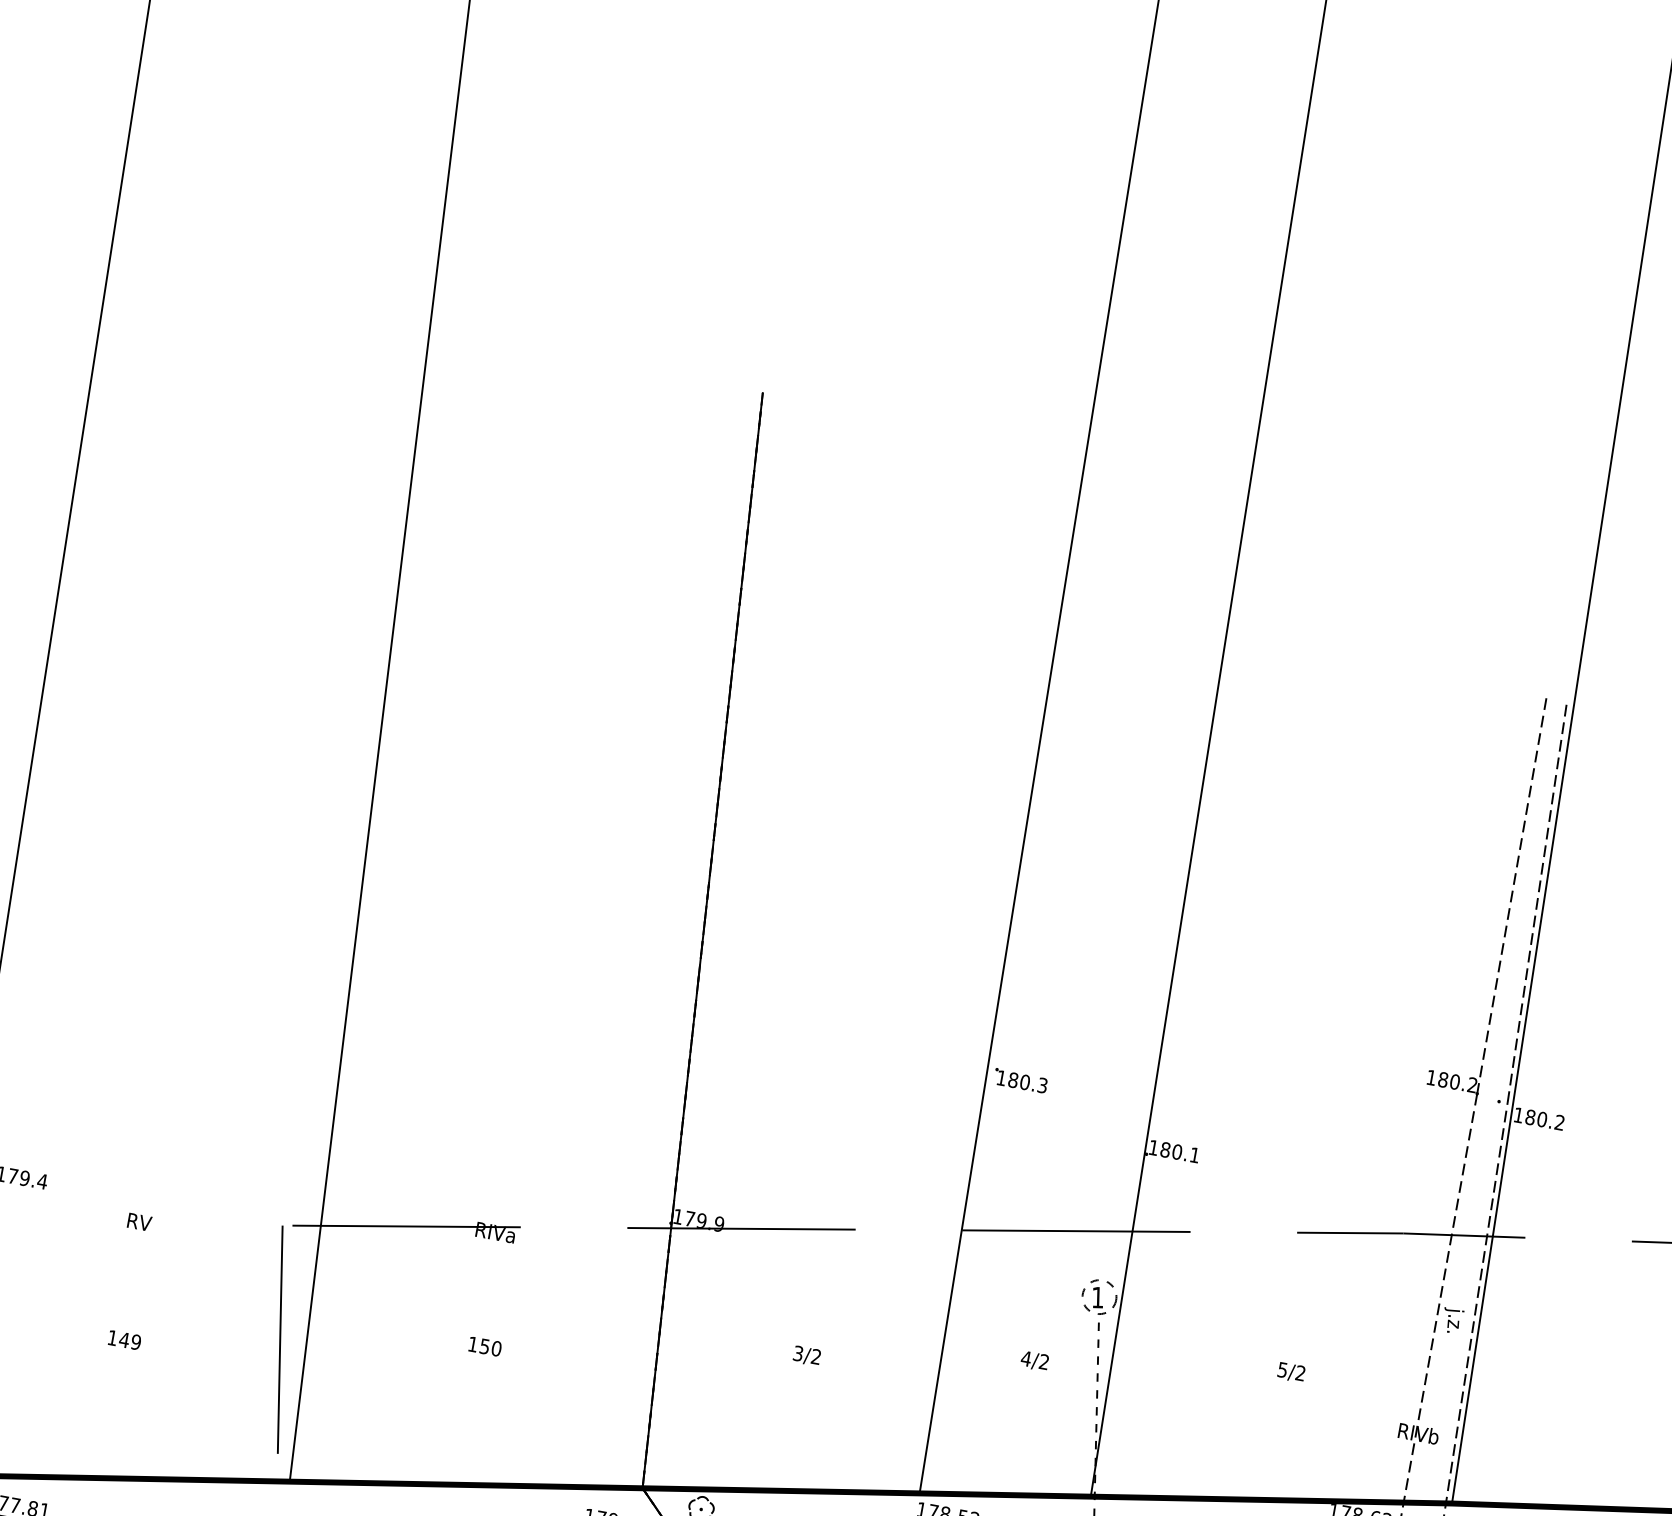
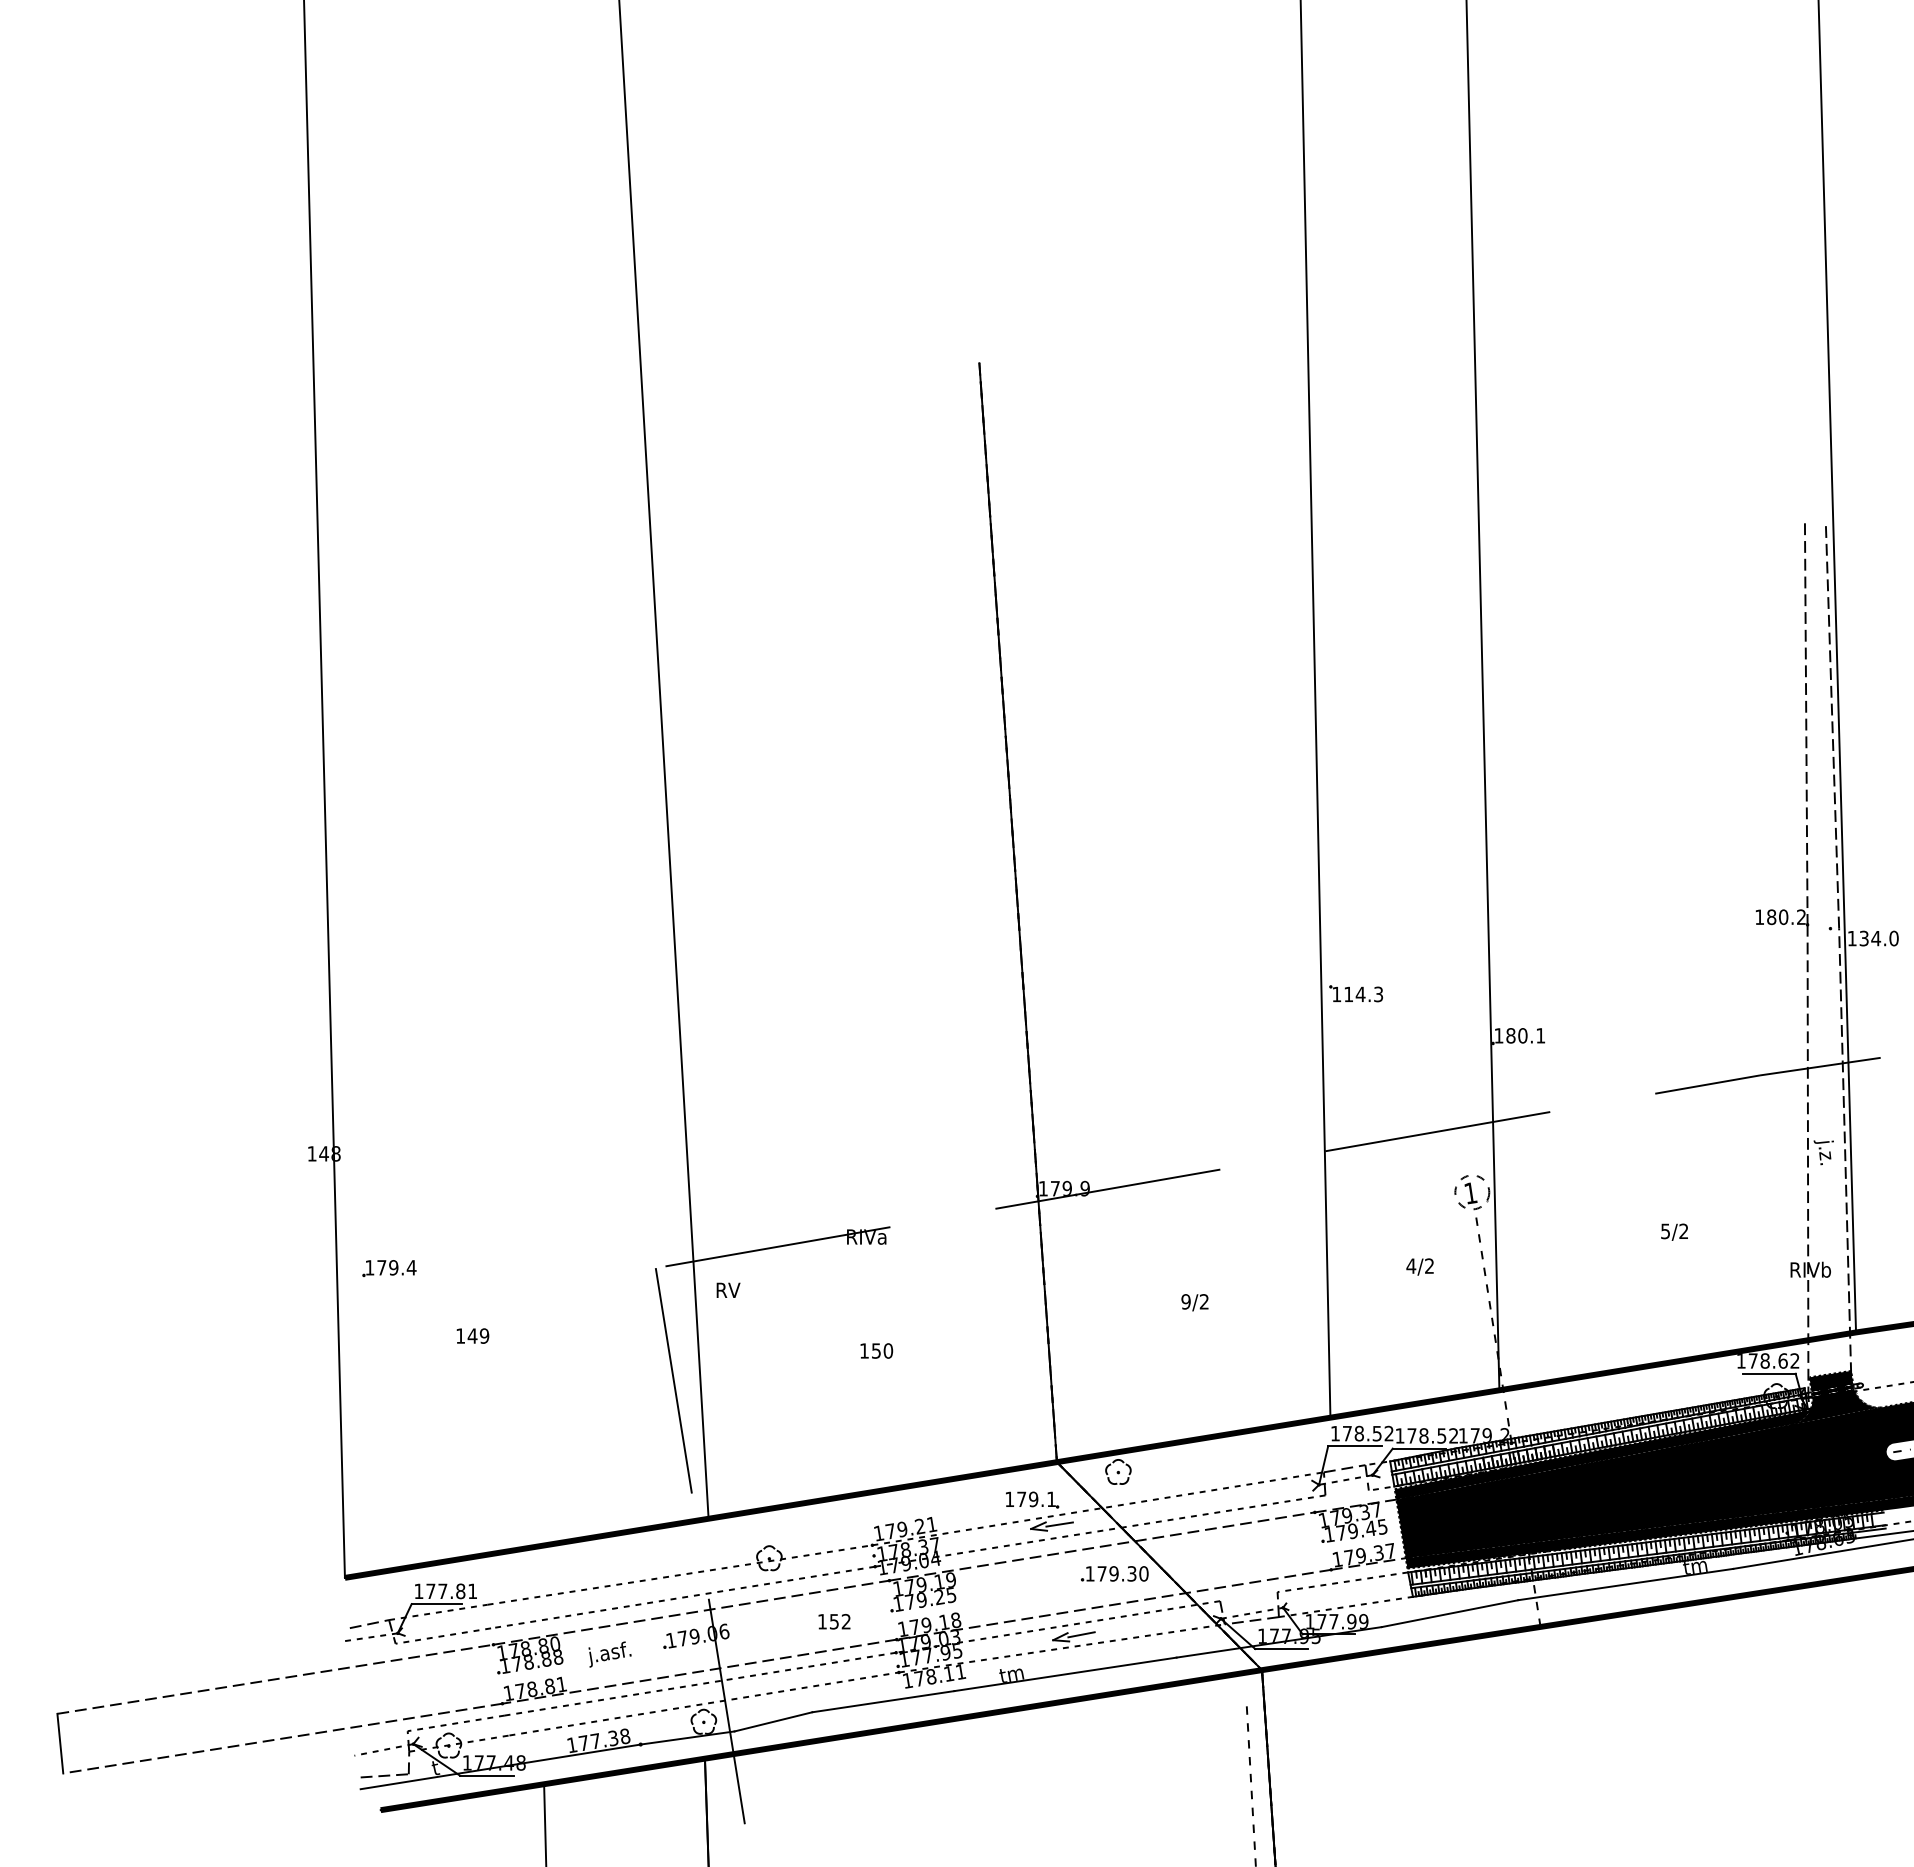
text: (1018, 1081) -> (1354, 994), 180.3 -> 114.3
text: (1544, 1119) -> (1878, 938), 180.2 -> 134.0
text: (139, 1221) -> (728, 1289), moved
text: (124, 1339) -> (472, 1335), moved
text: (797, 1353) -> (1185, 1301), 3/2 -> 9/2

